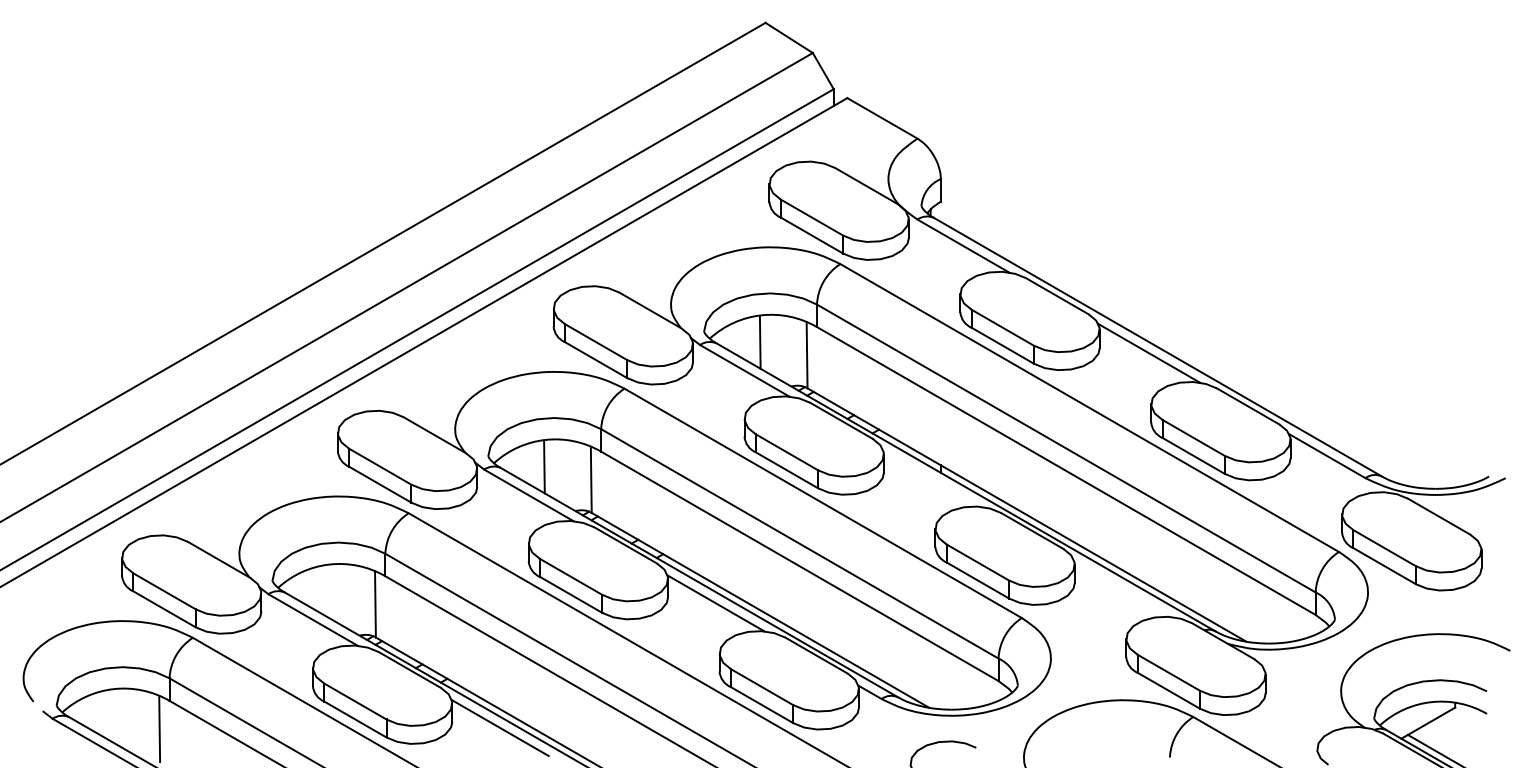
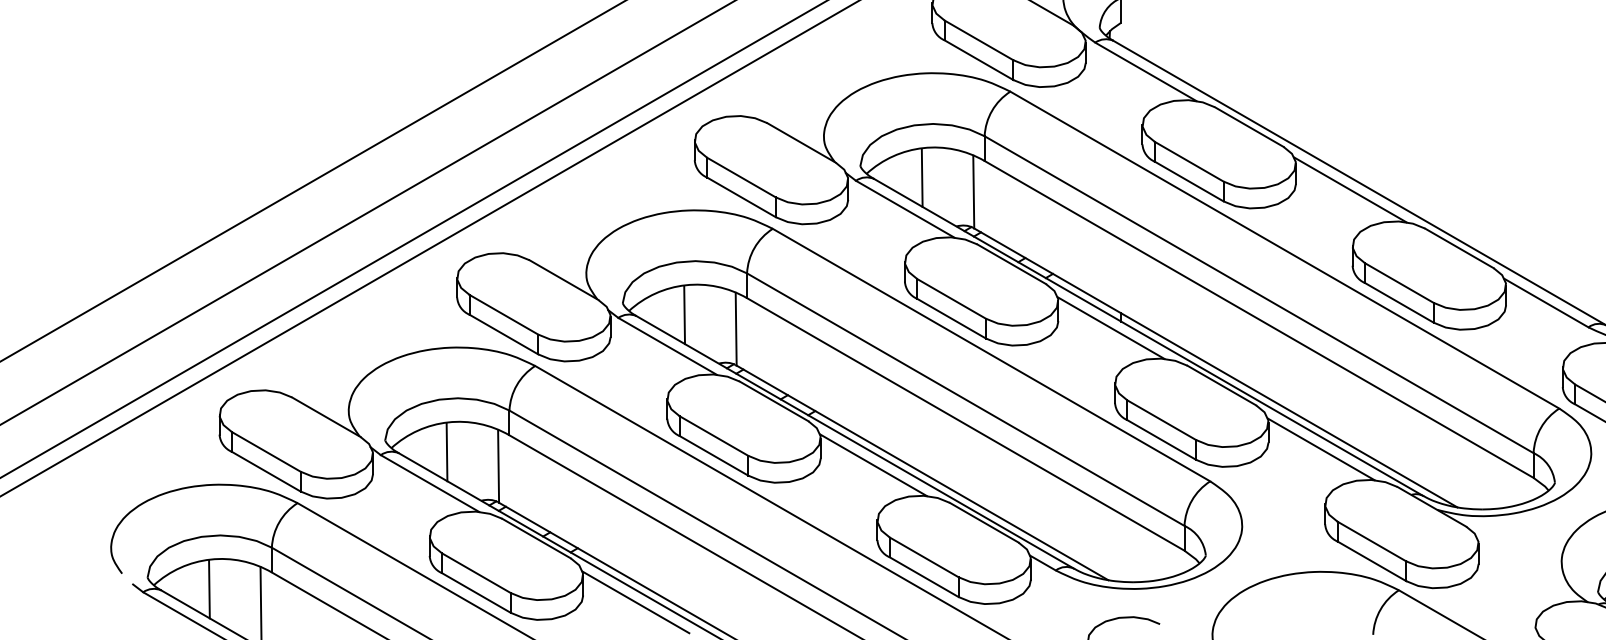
line: (931, 478) -> (1110, 327), added
line: (1122, 589) -> (1320, 449), added
line: (328, 591) -> (446, 452), added
line: (112, 716) -> (209, 589), added

